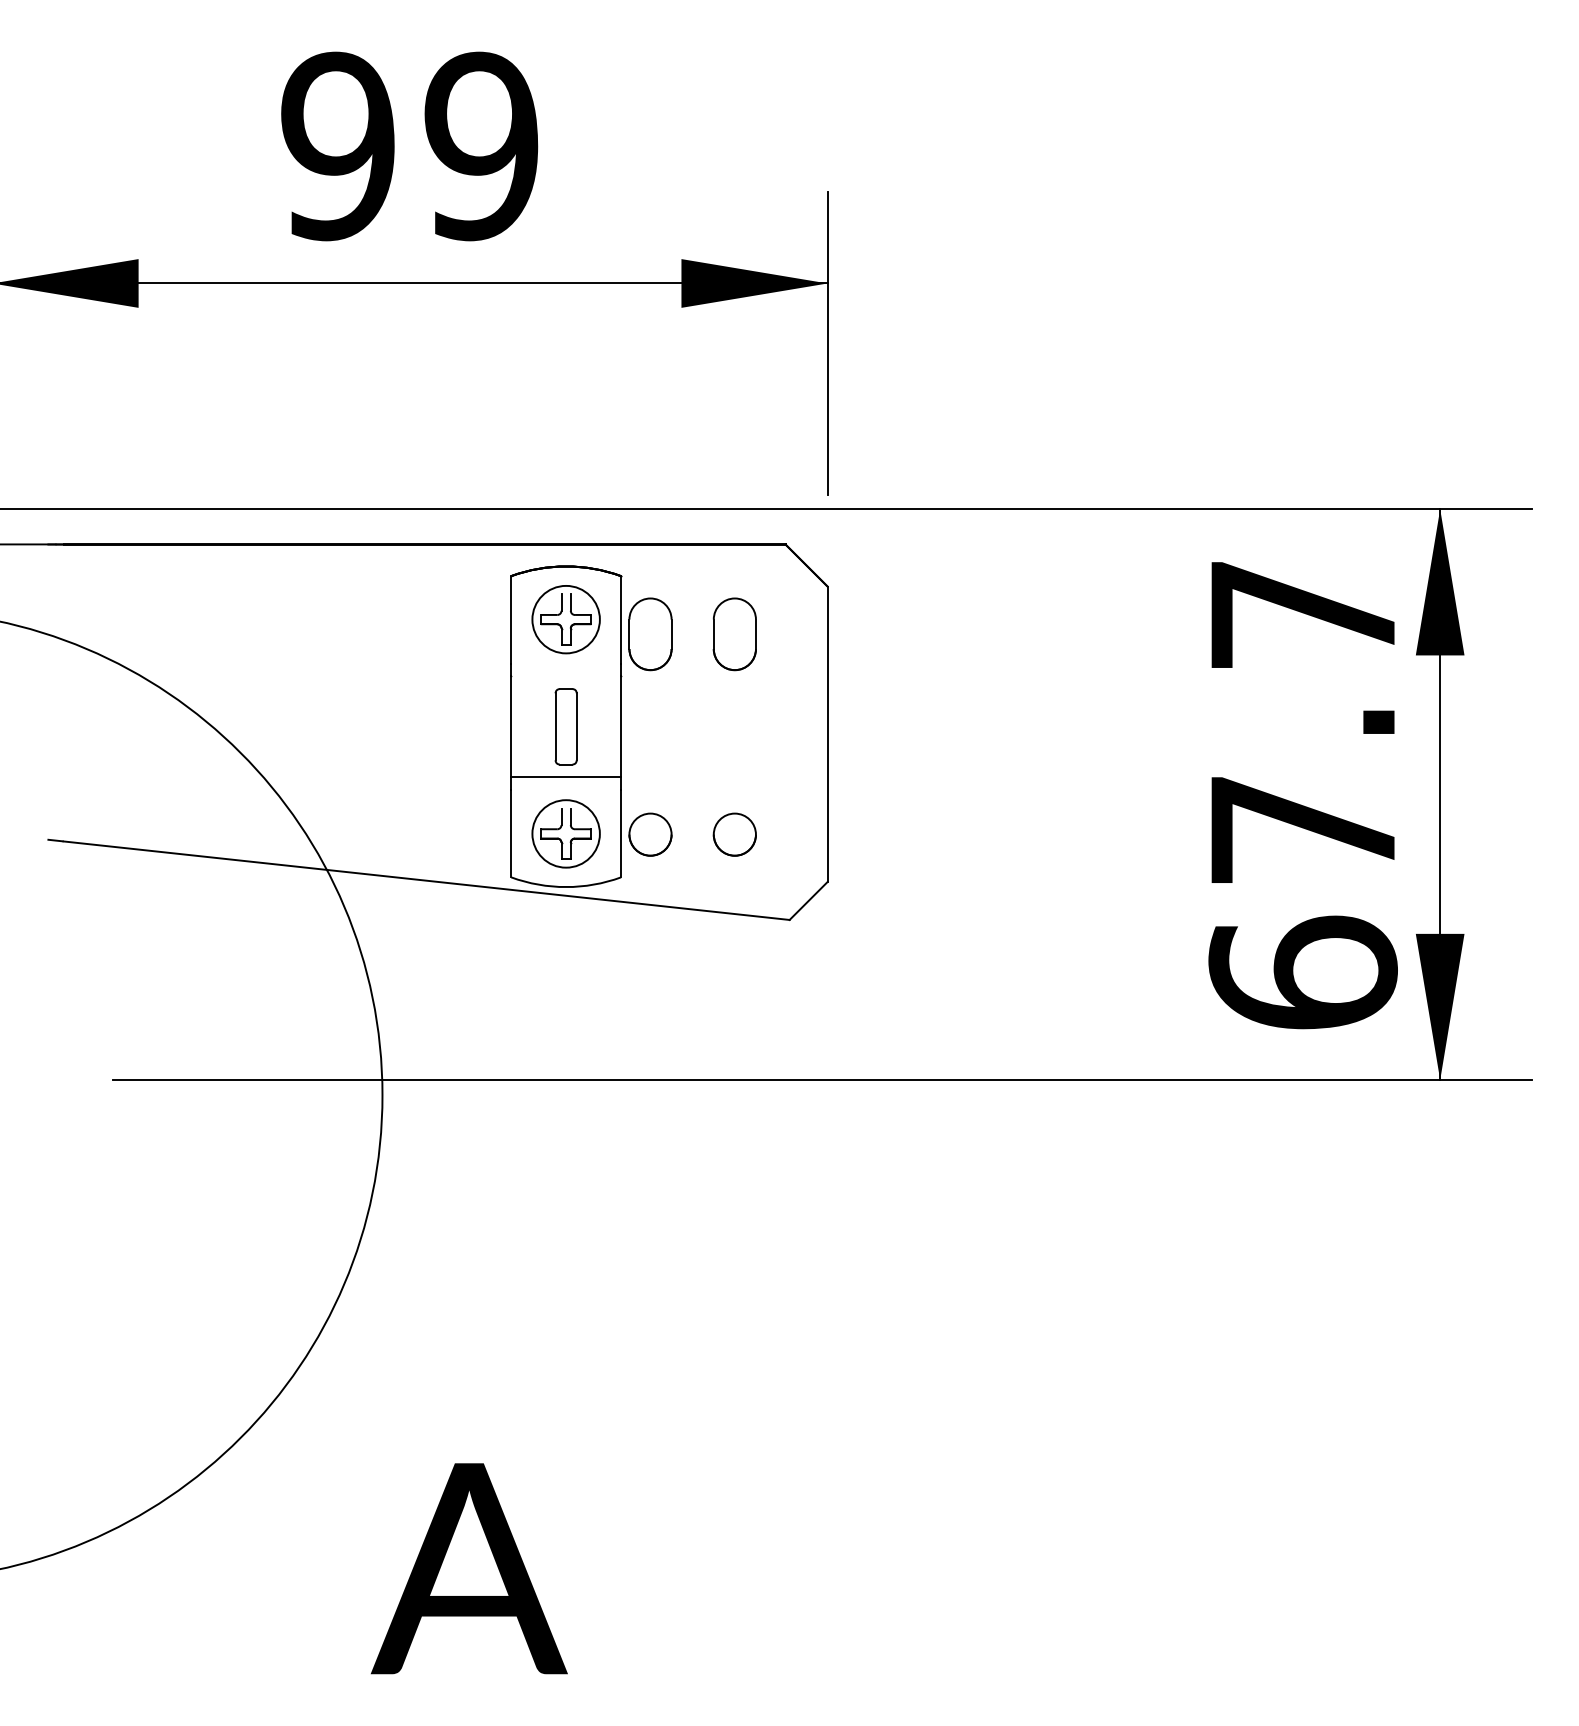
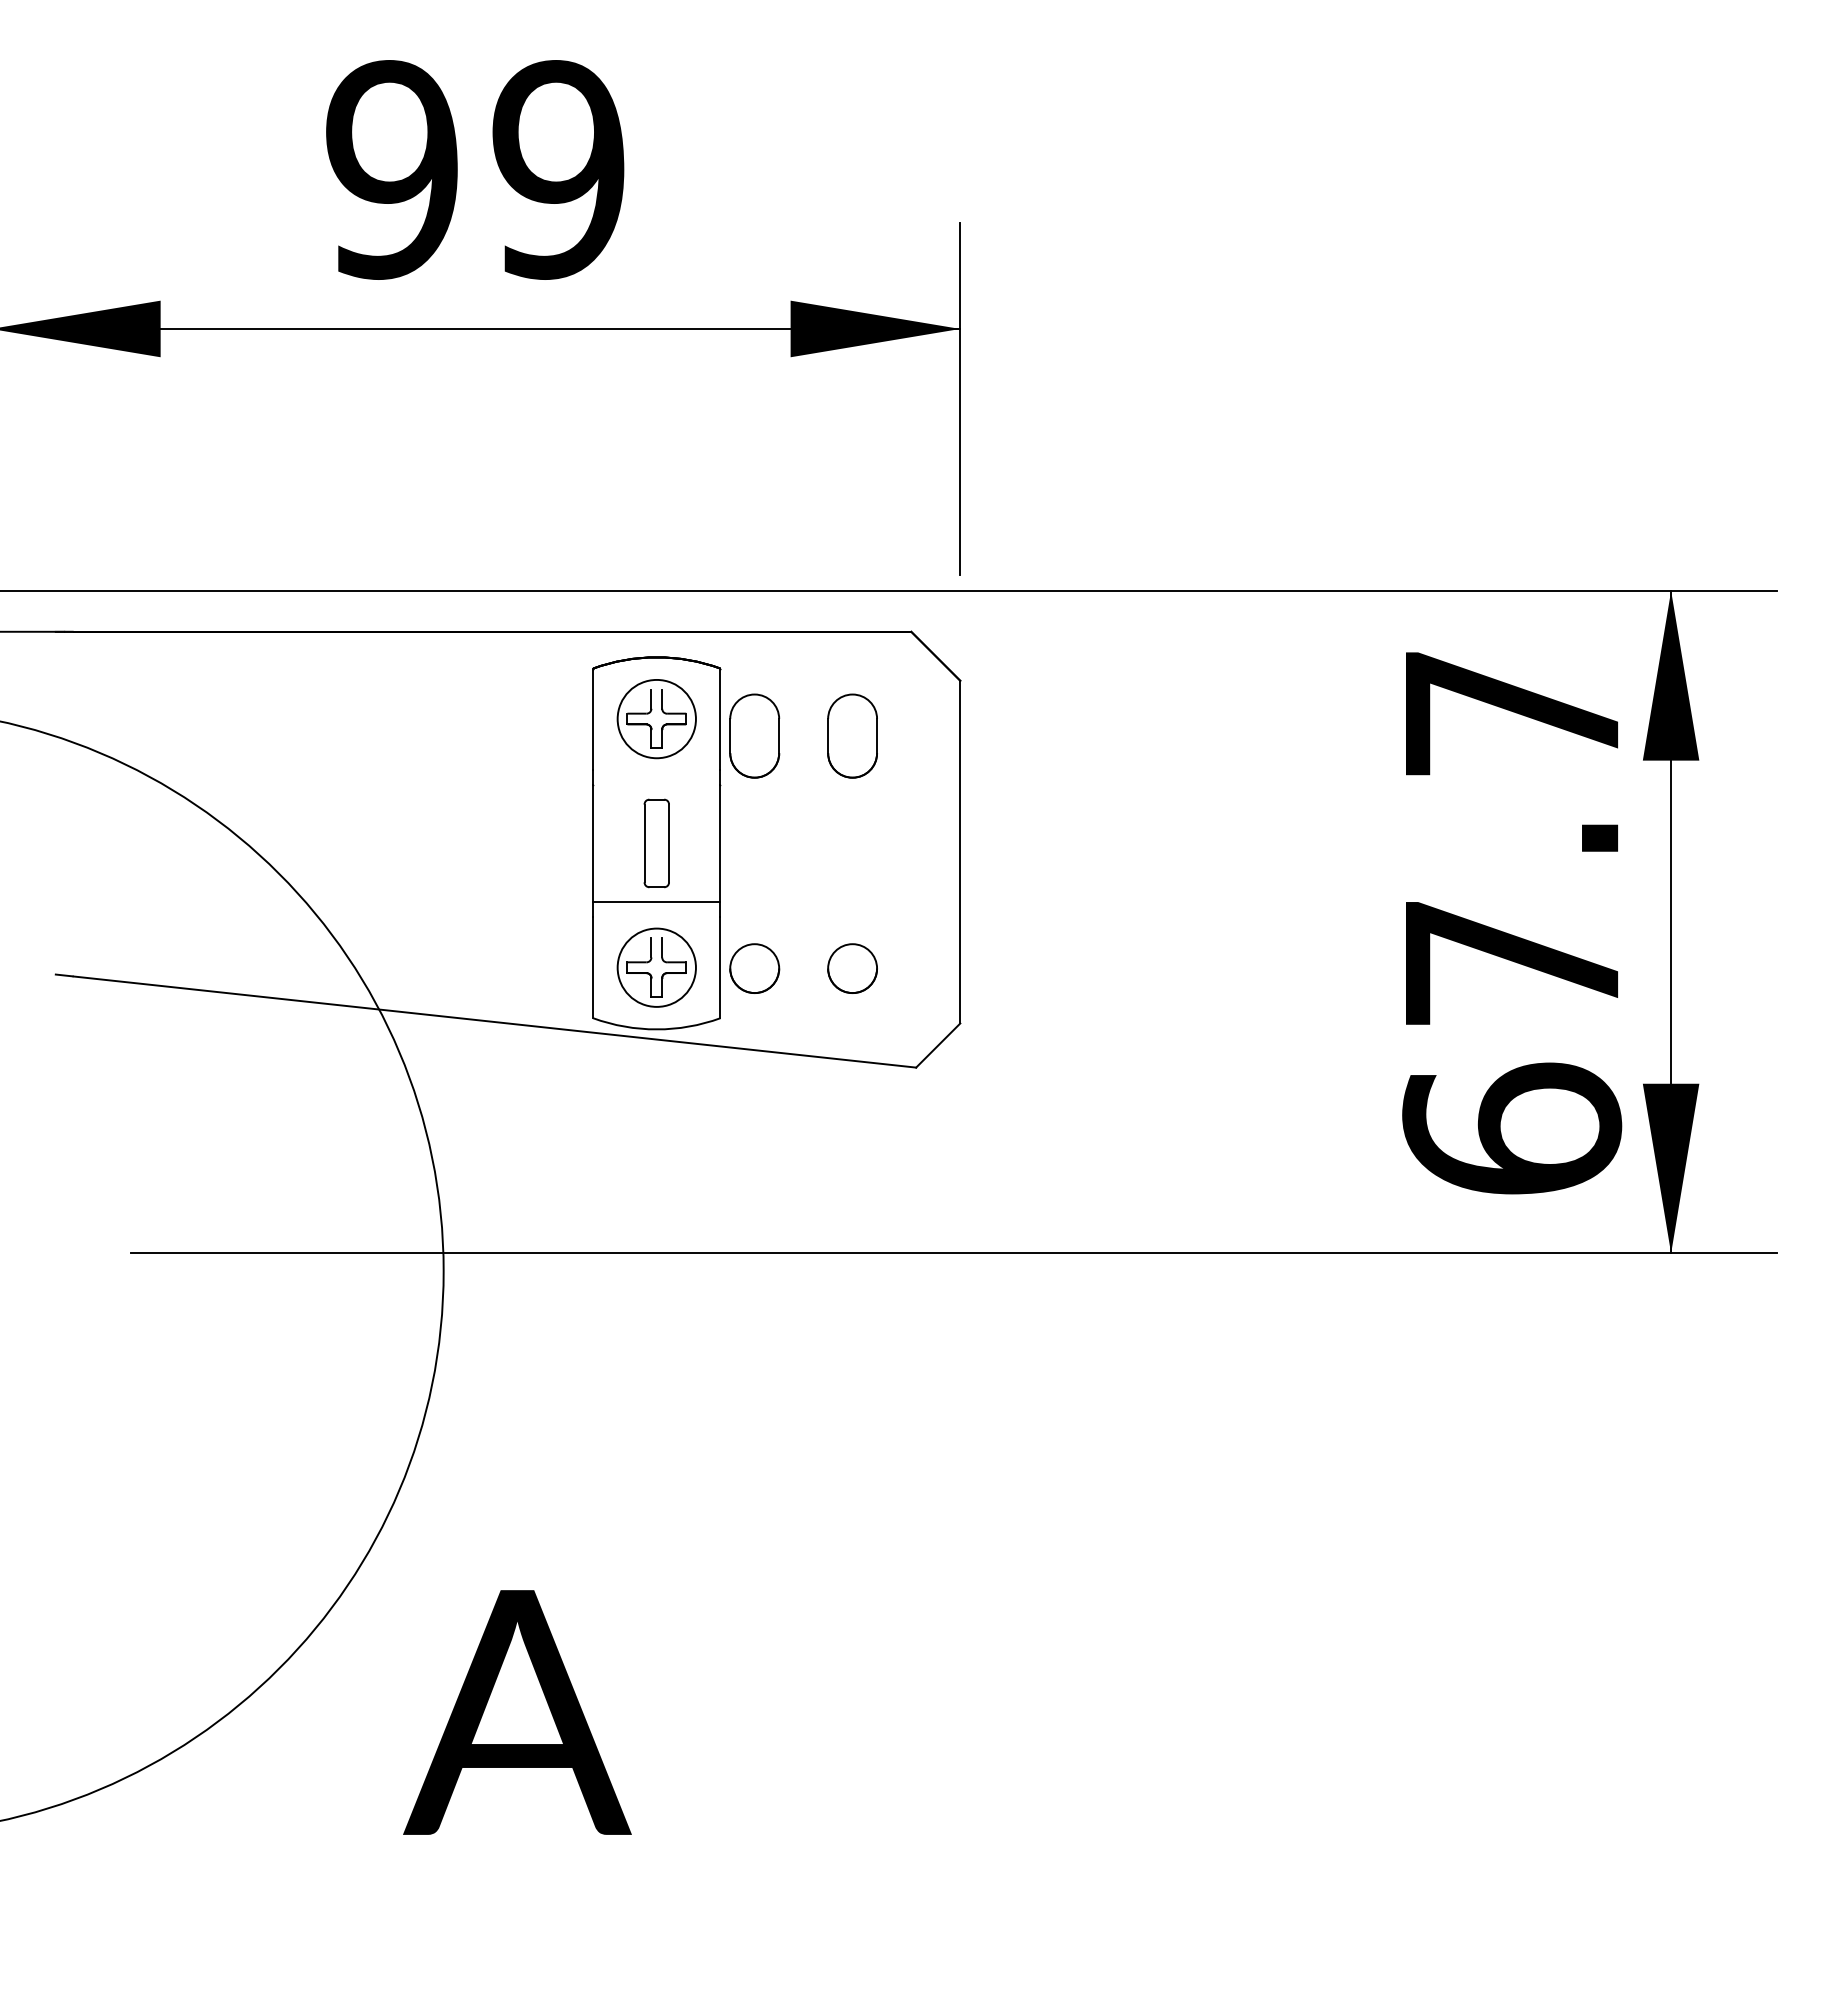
text: (469, 1568) -> (517, 1712), moved

